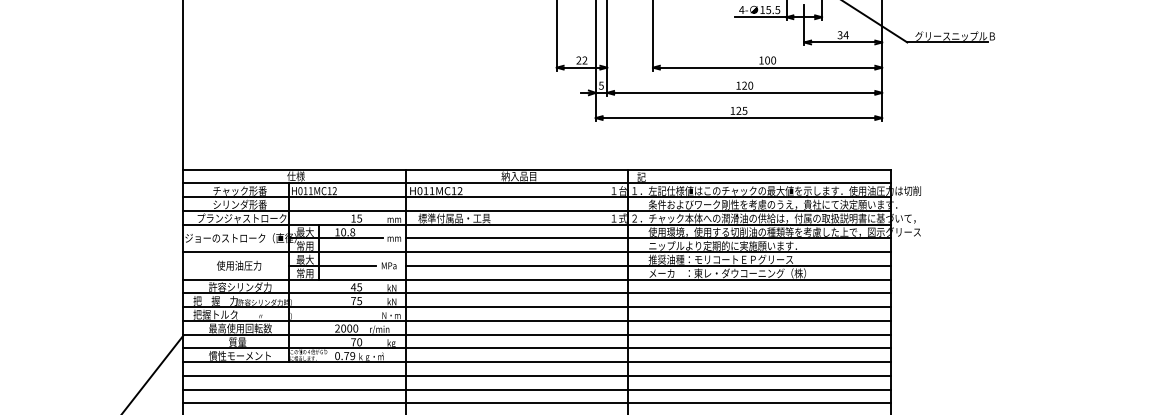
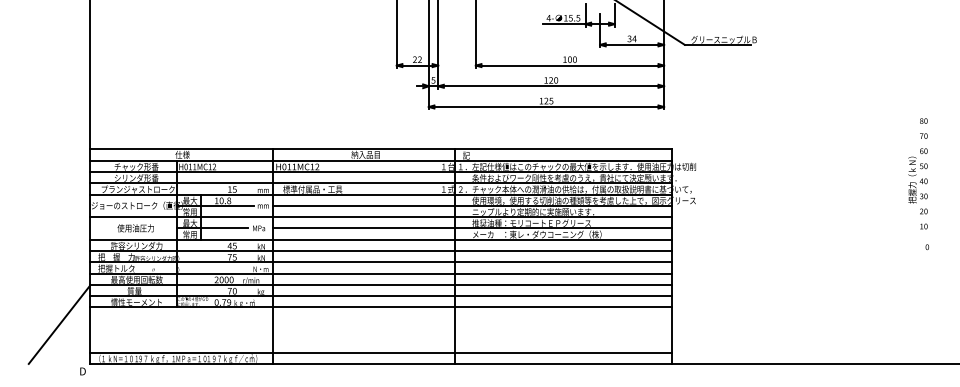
line: (536, 375) -> (380, 318), removed
line: (536, 390) -> (380, 330), removed
line: (536, 403) -> (380, 341), removed

